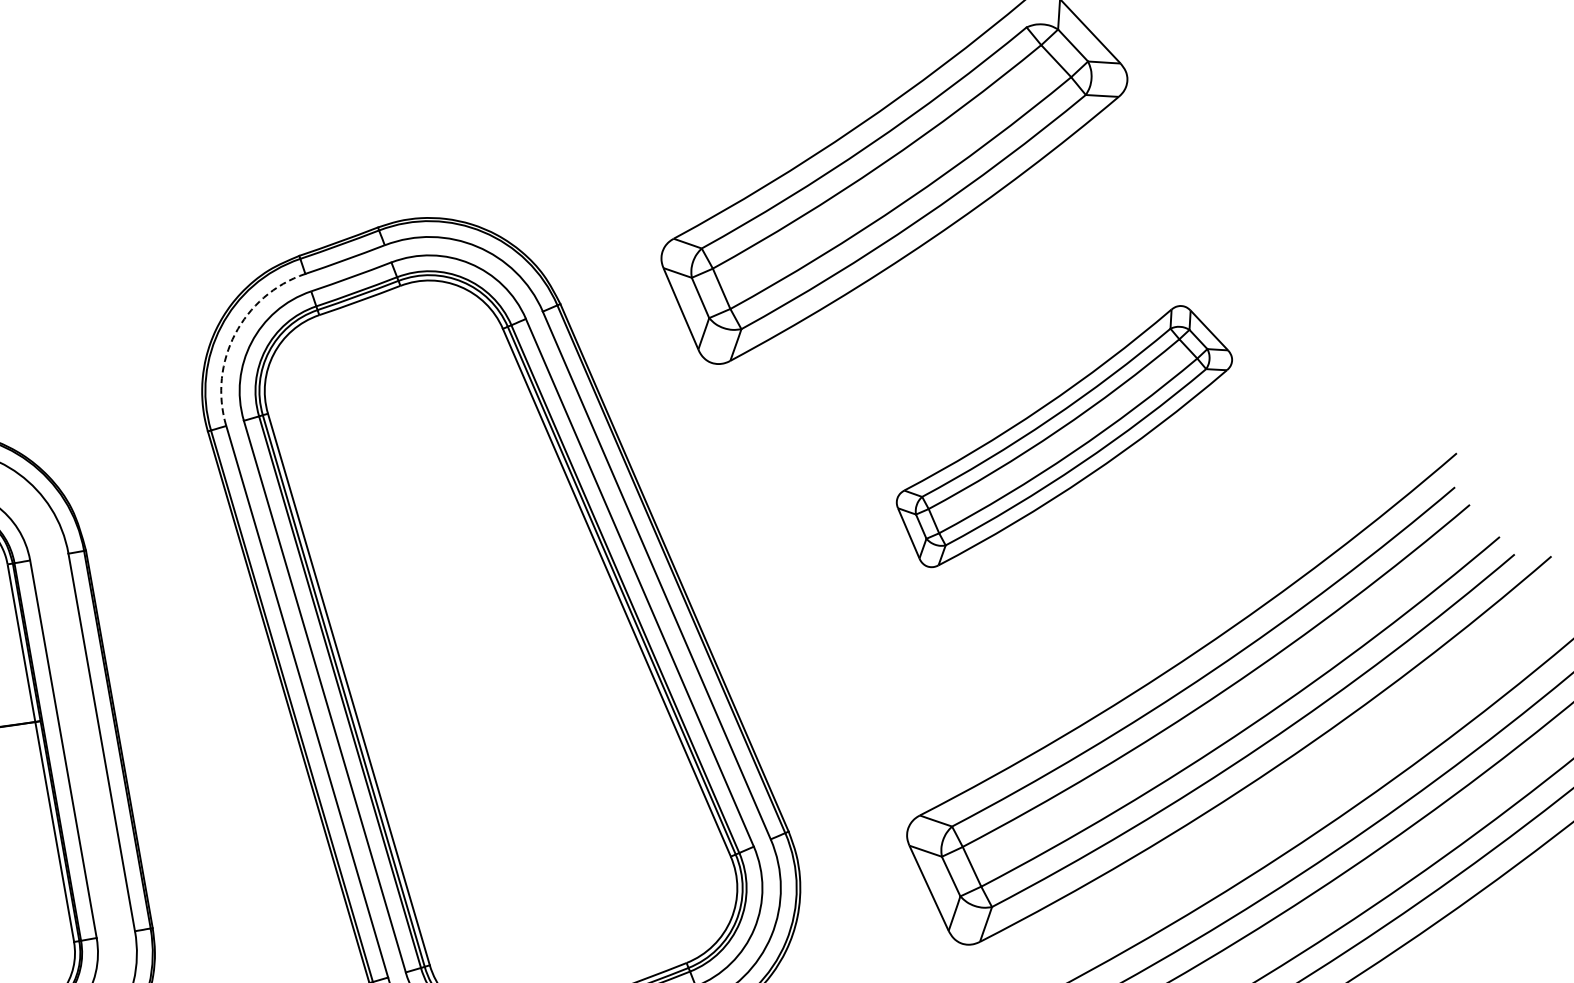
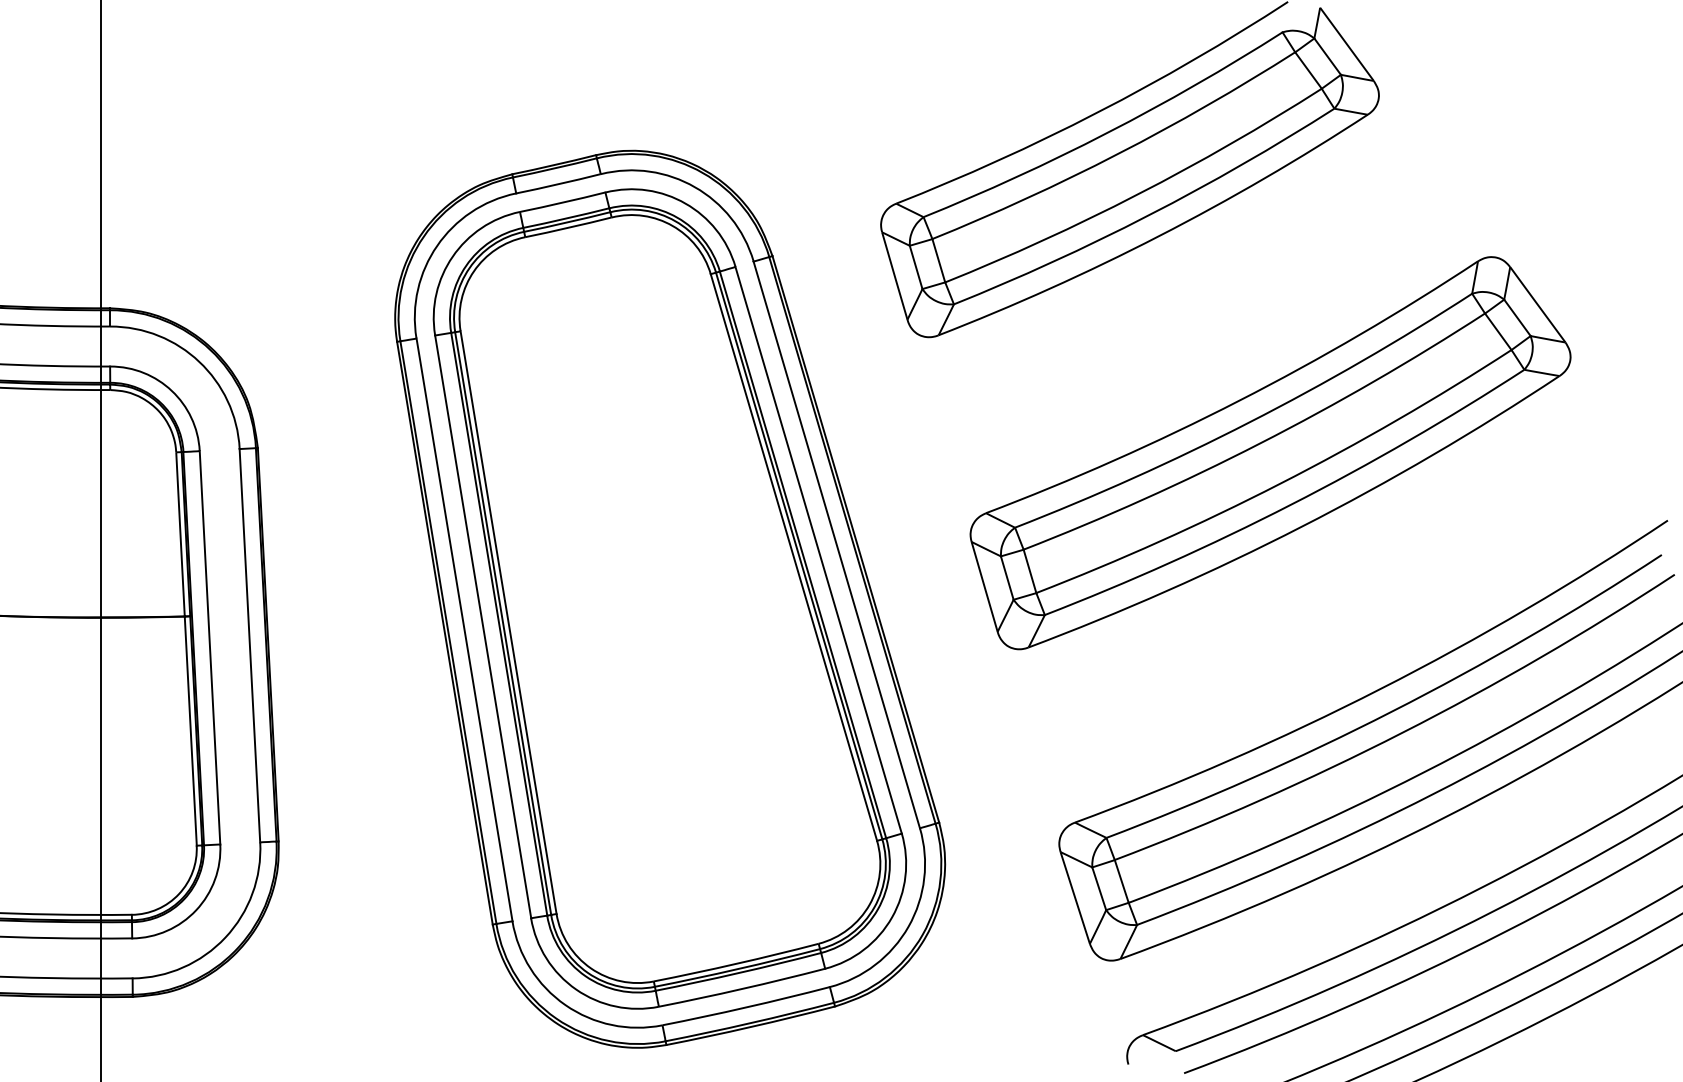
arc: (235, 333) -> (437, 245), dashed -> solid
part: (1064, 435) -> (1270, 453), size x1.67

